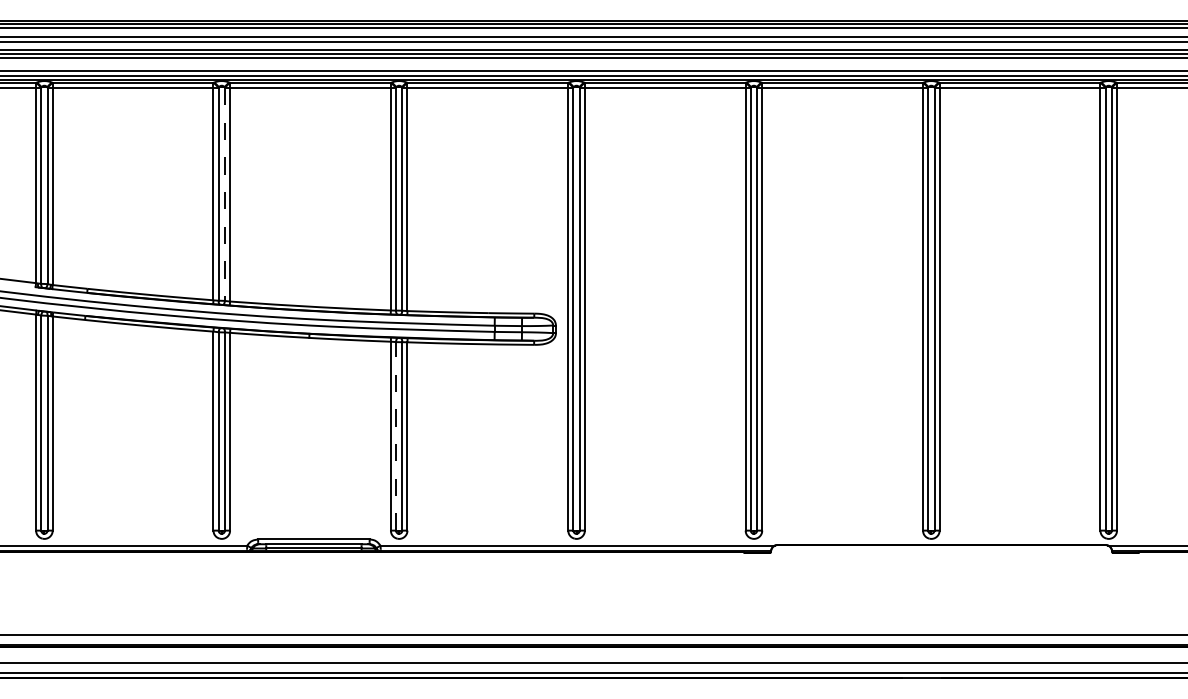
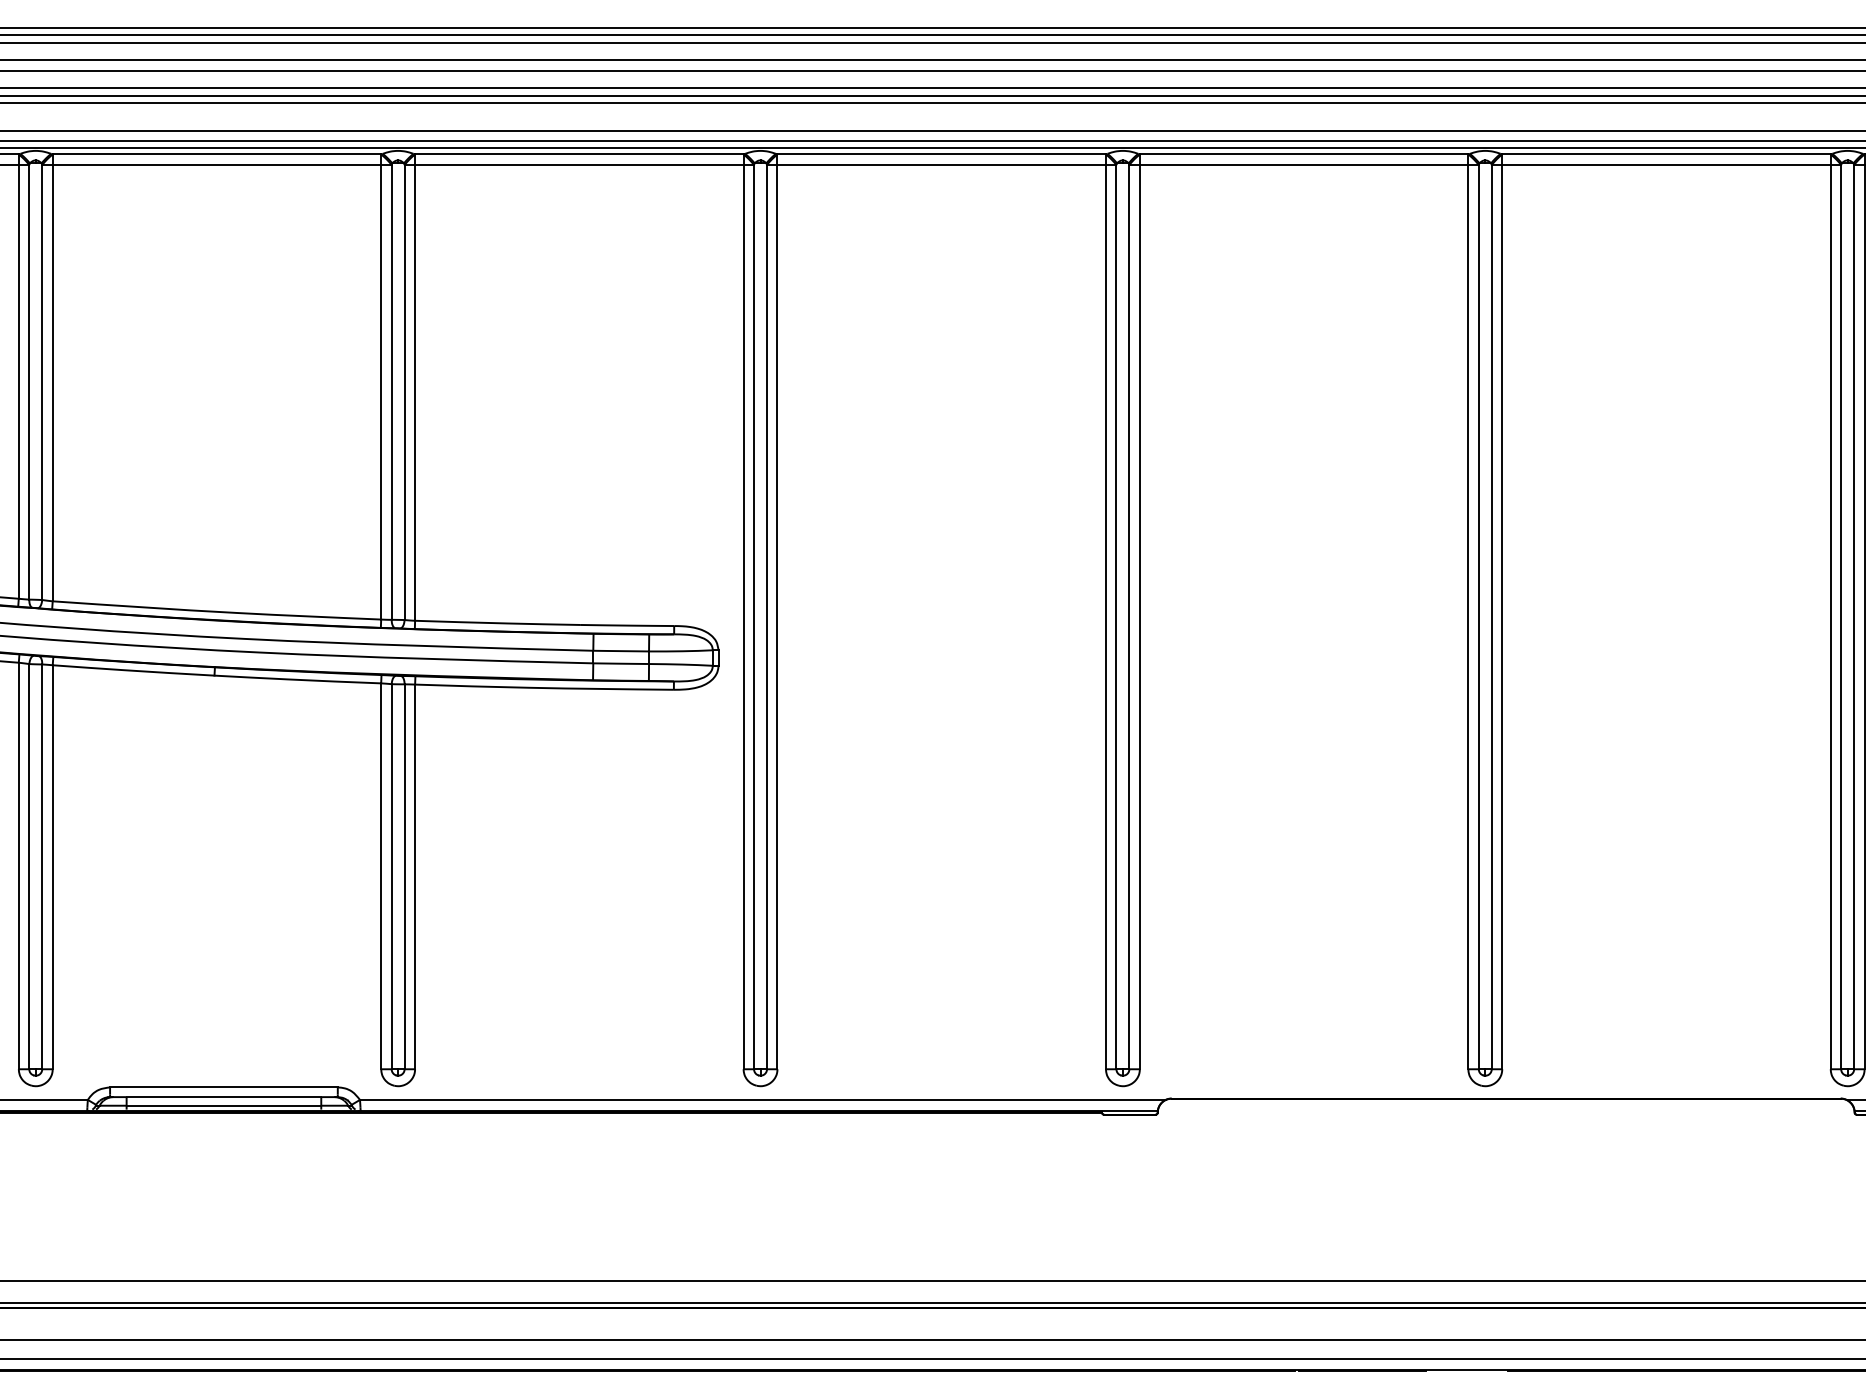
line: (224, 194) -> (41, 382), dashed -> solid
line: (396, 435) -> (392, 874), dashed -> solid

